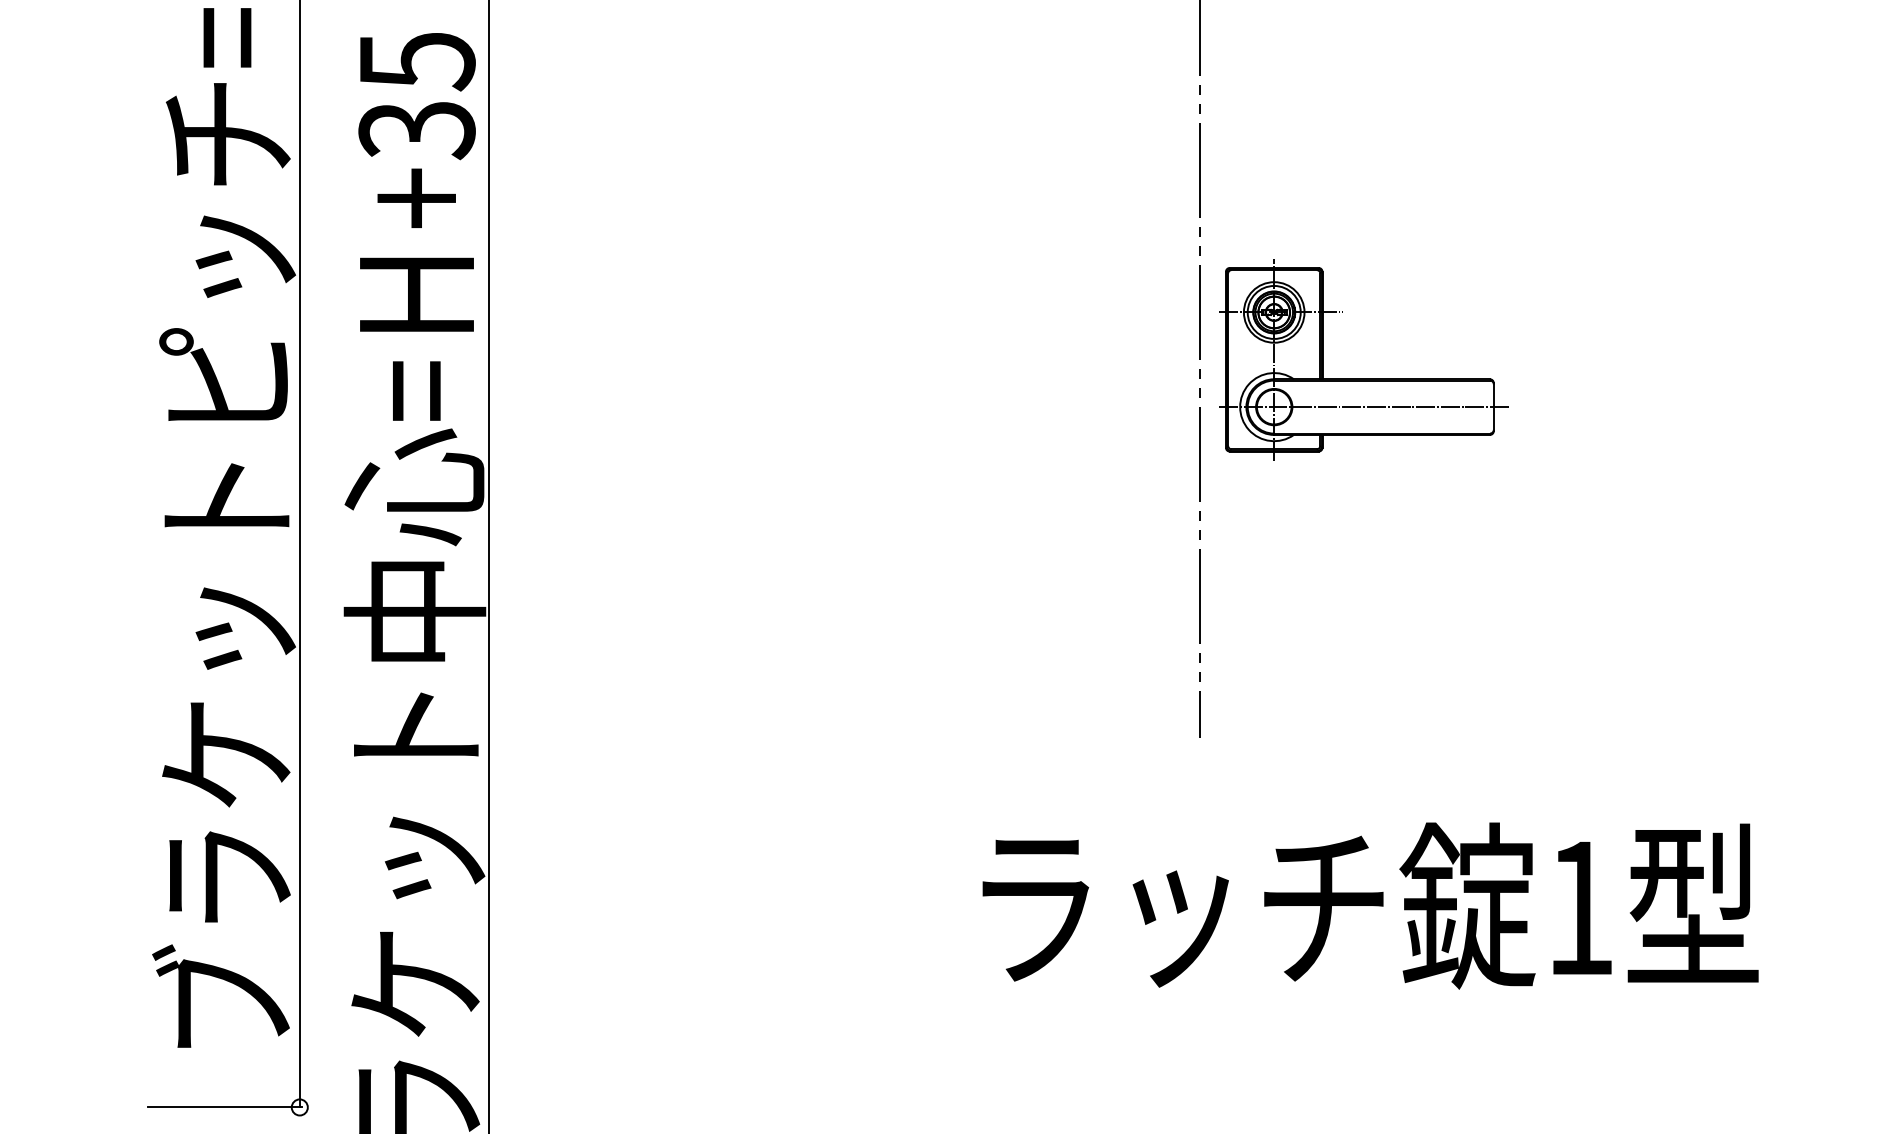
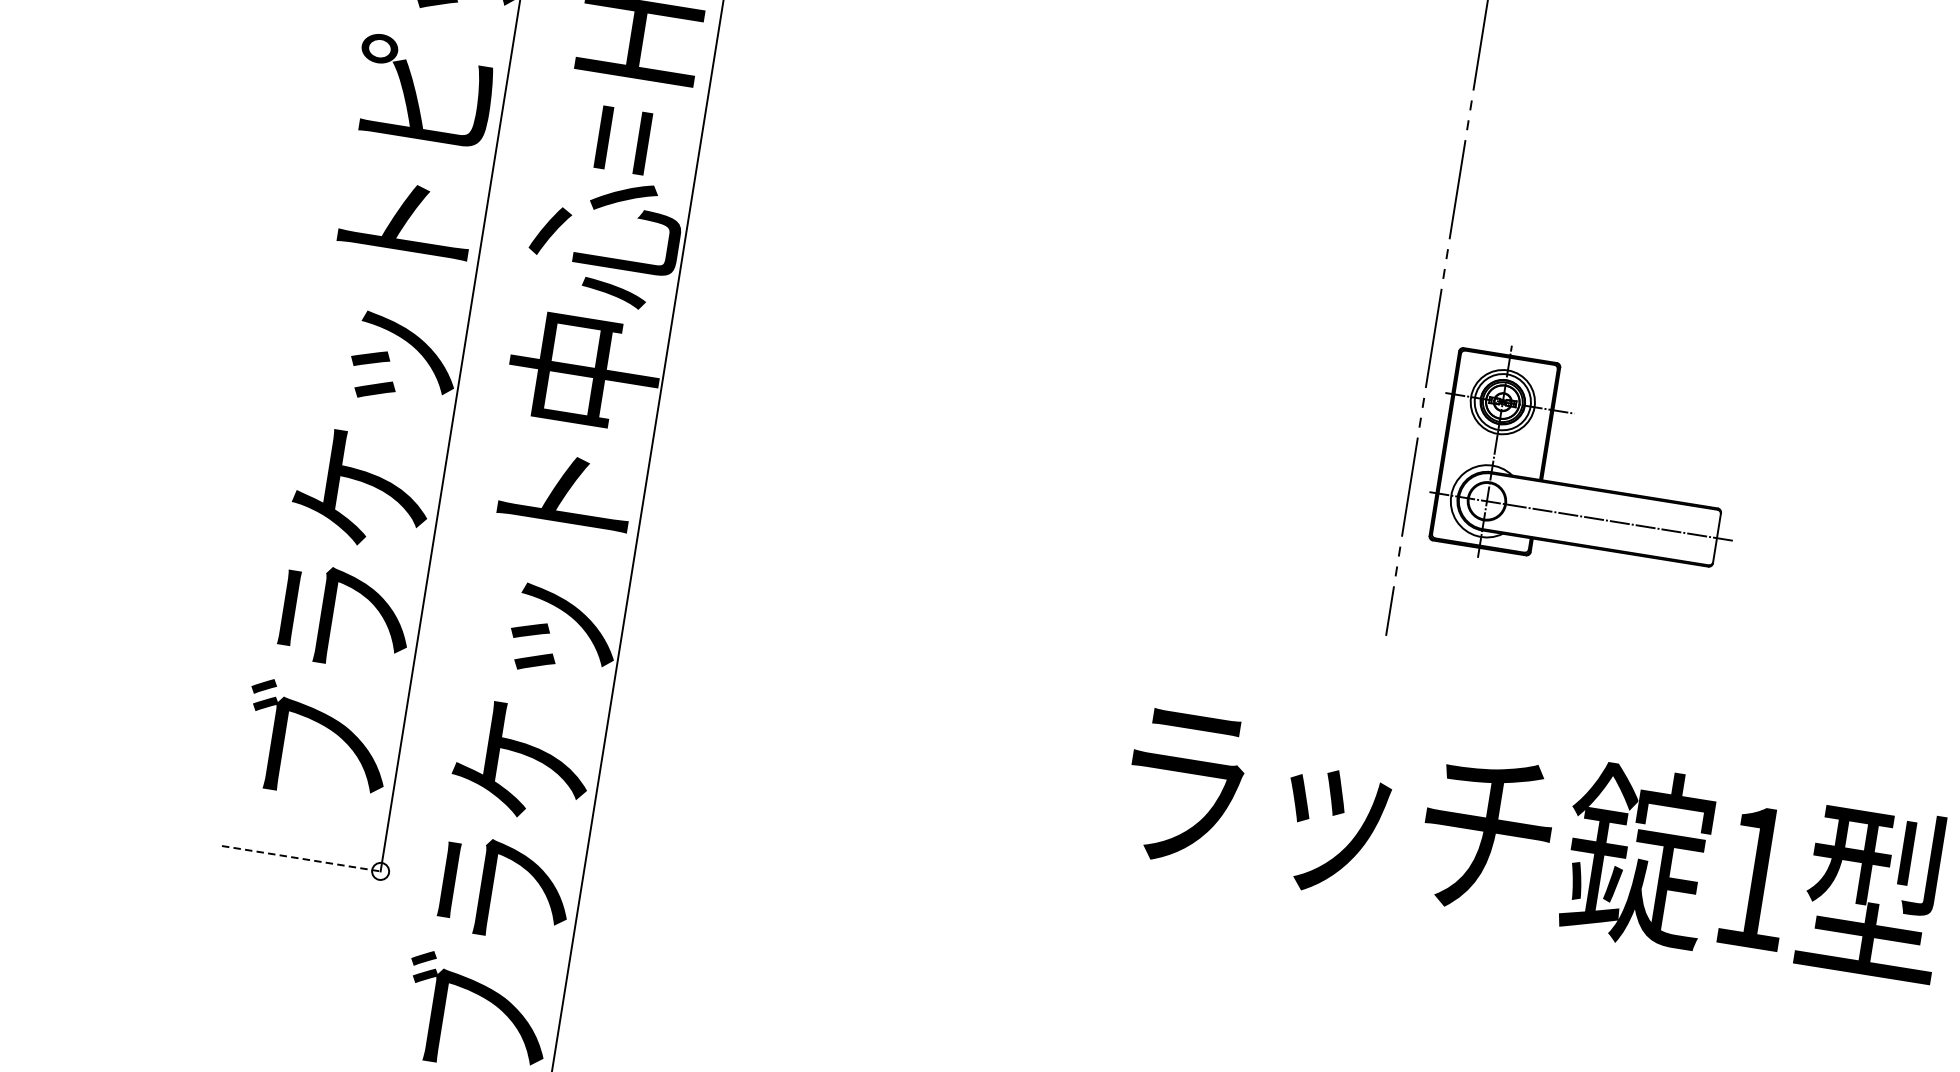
part: (1363, 378) -> (1585, 486), moved
line: (225, 1107) -> (302, 859), solid -> dashed

